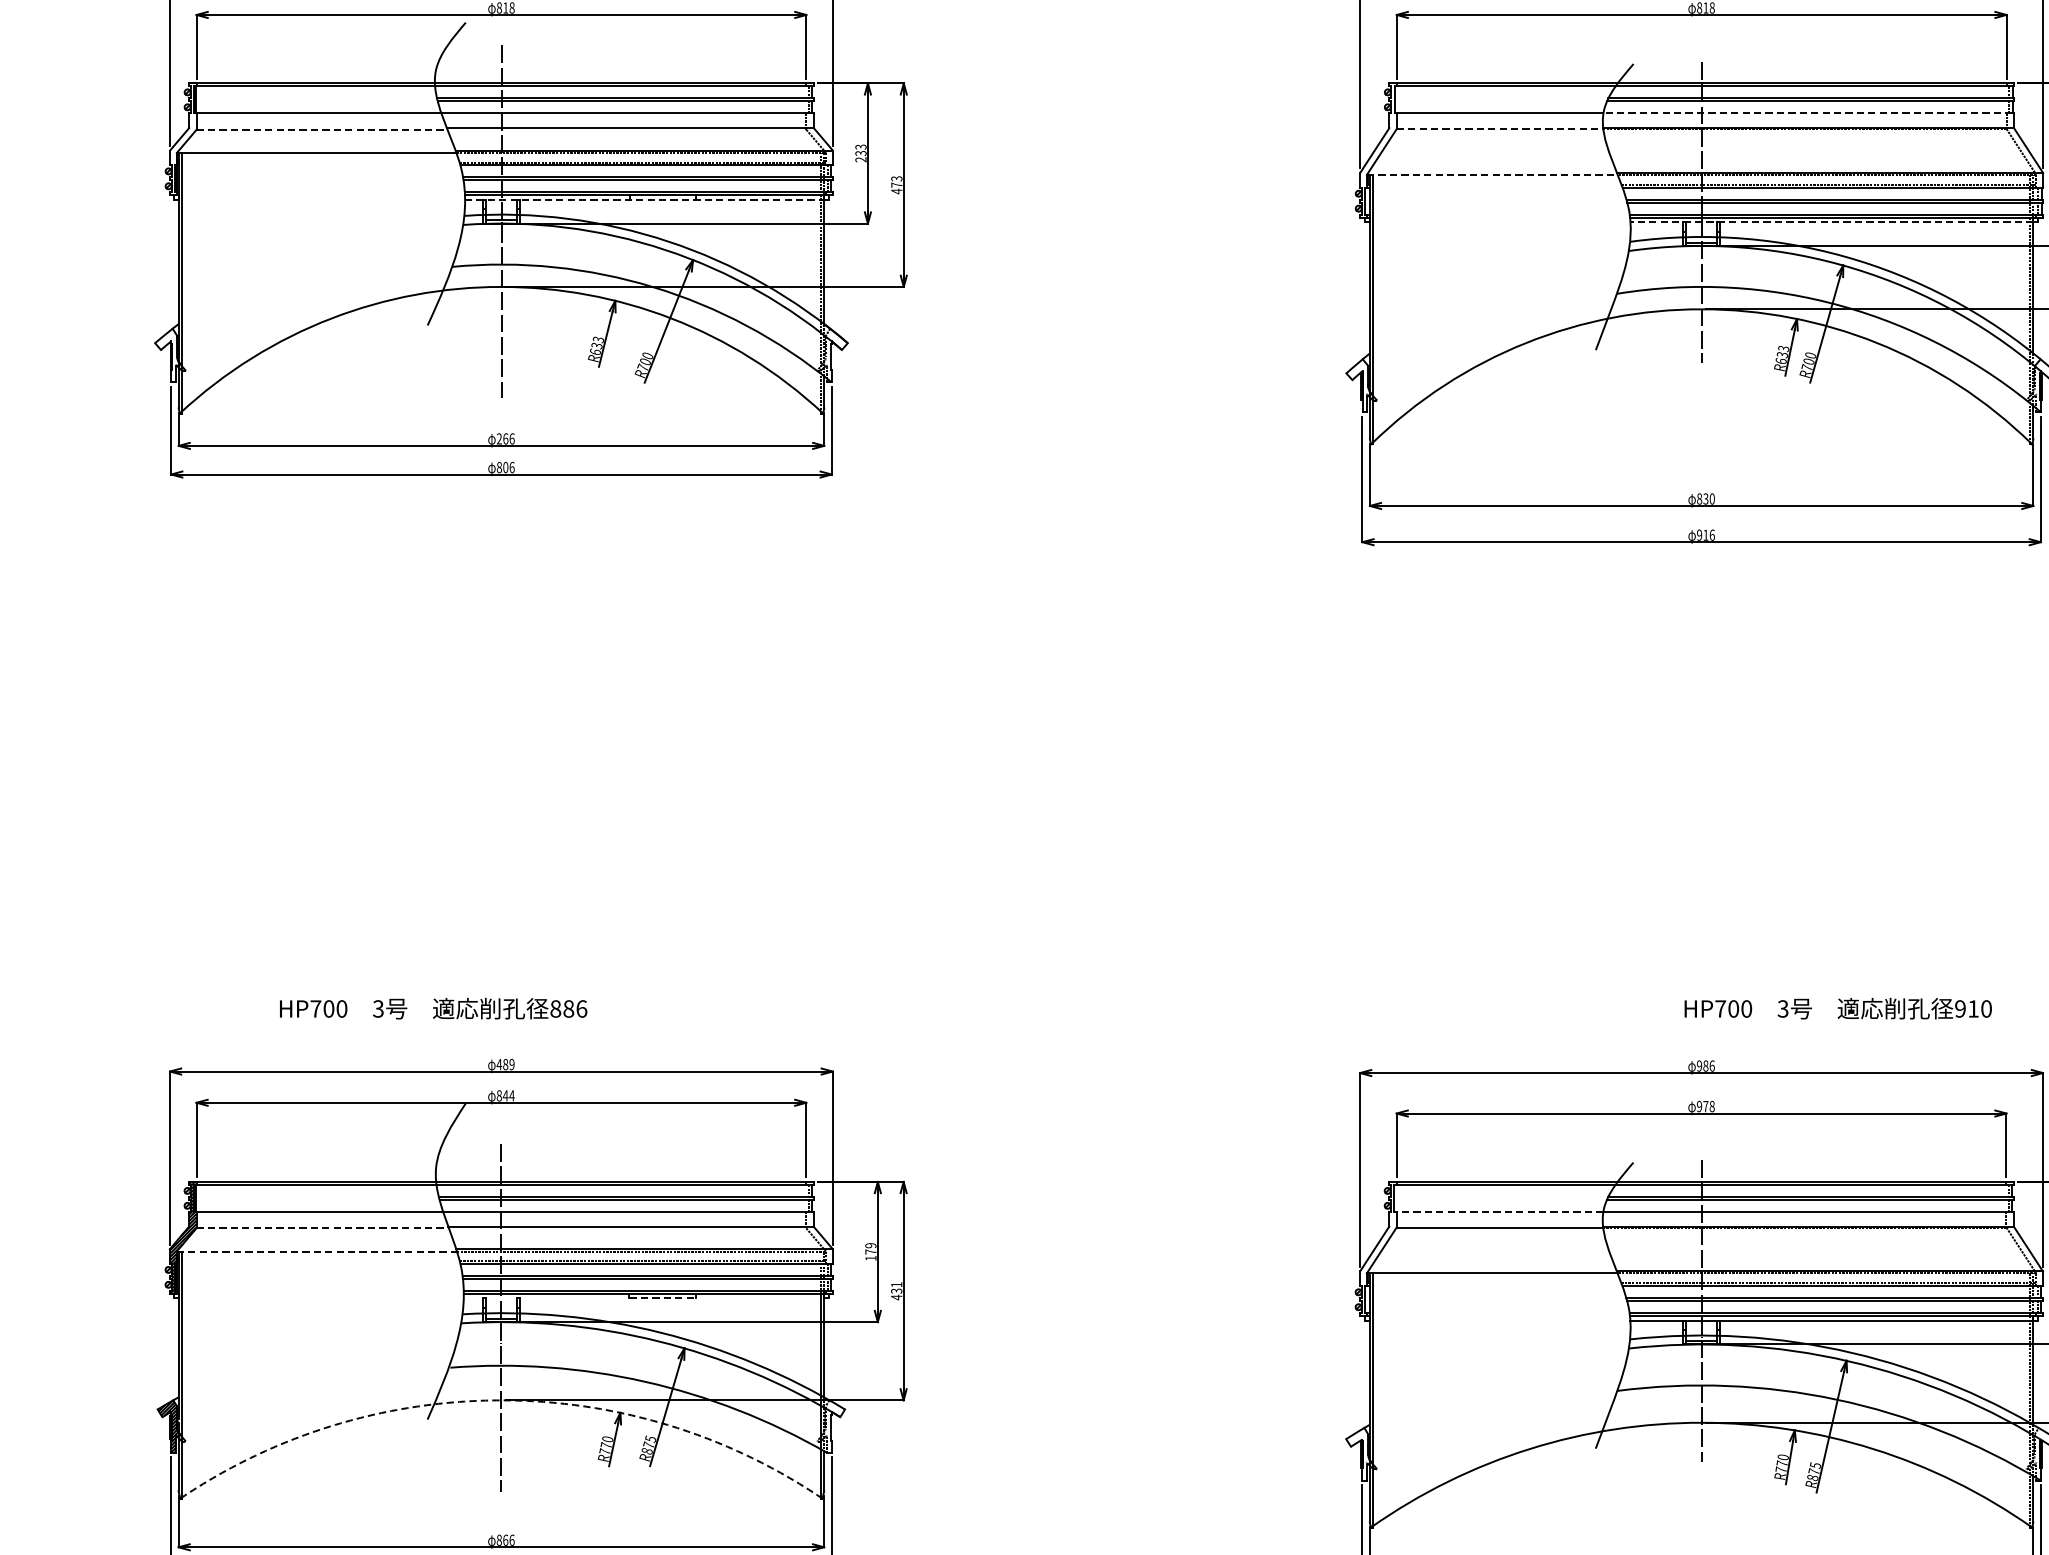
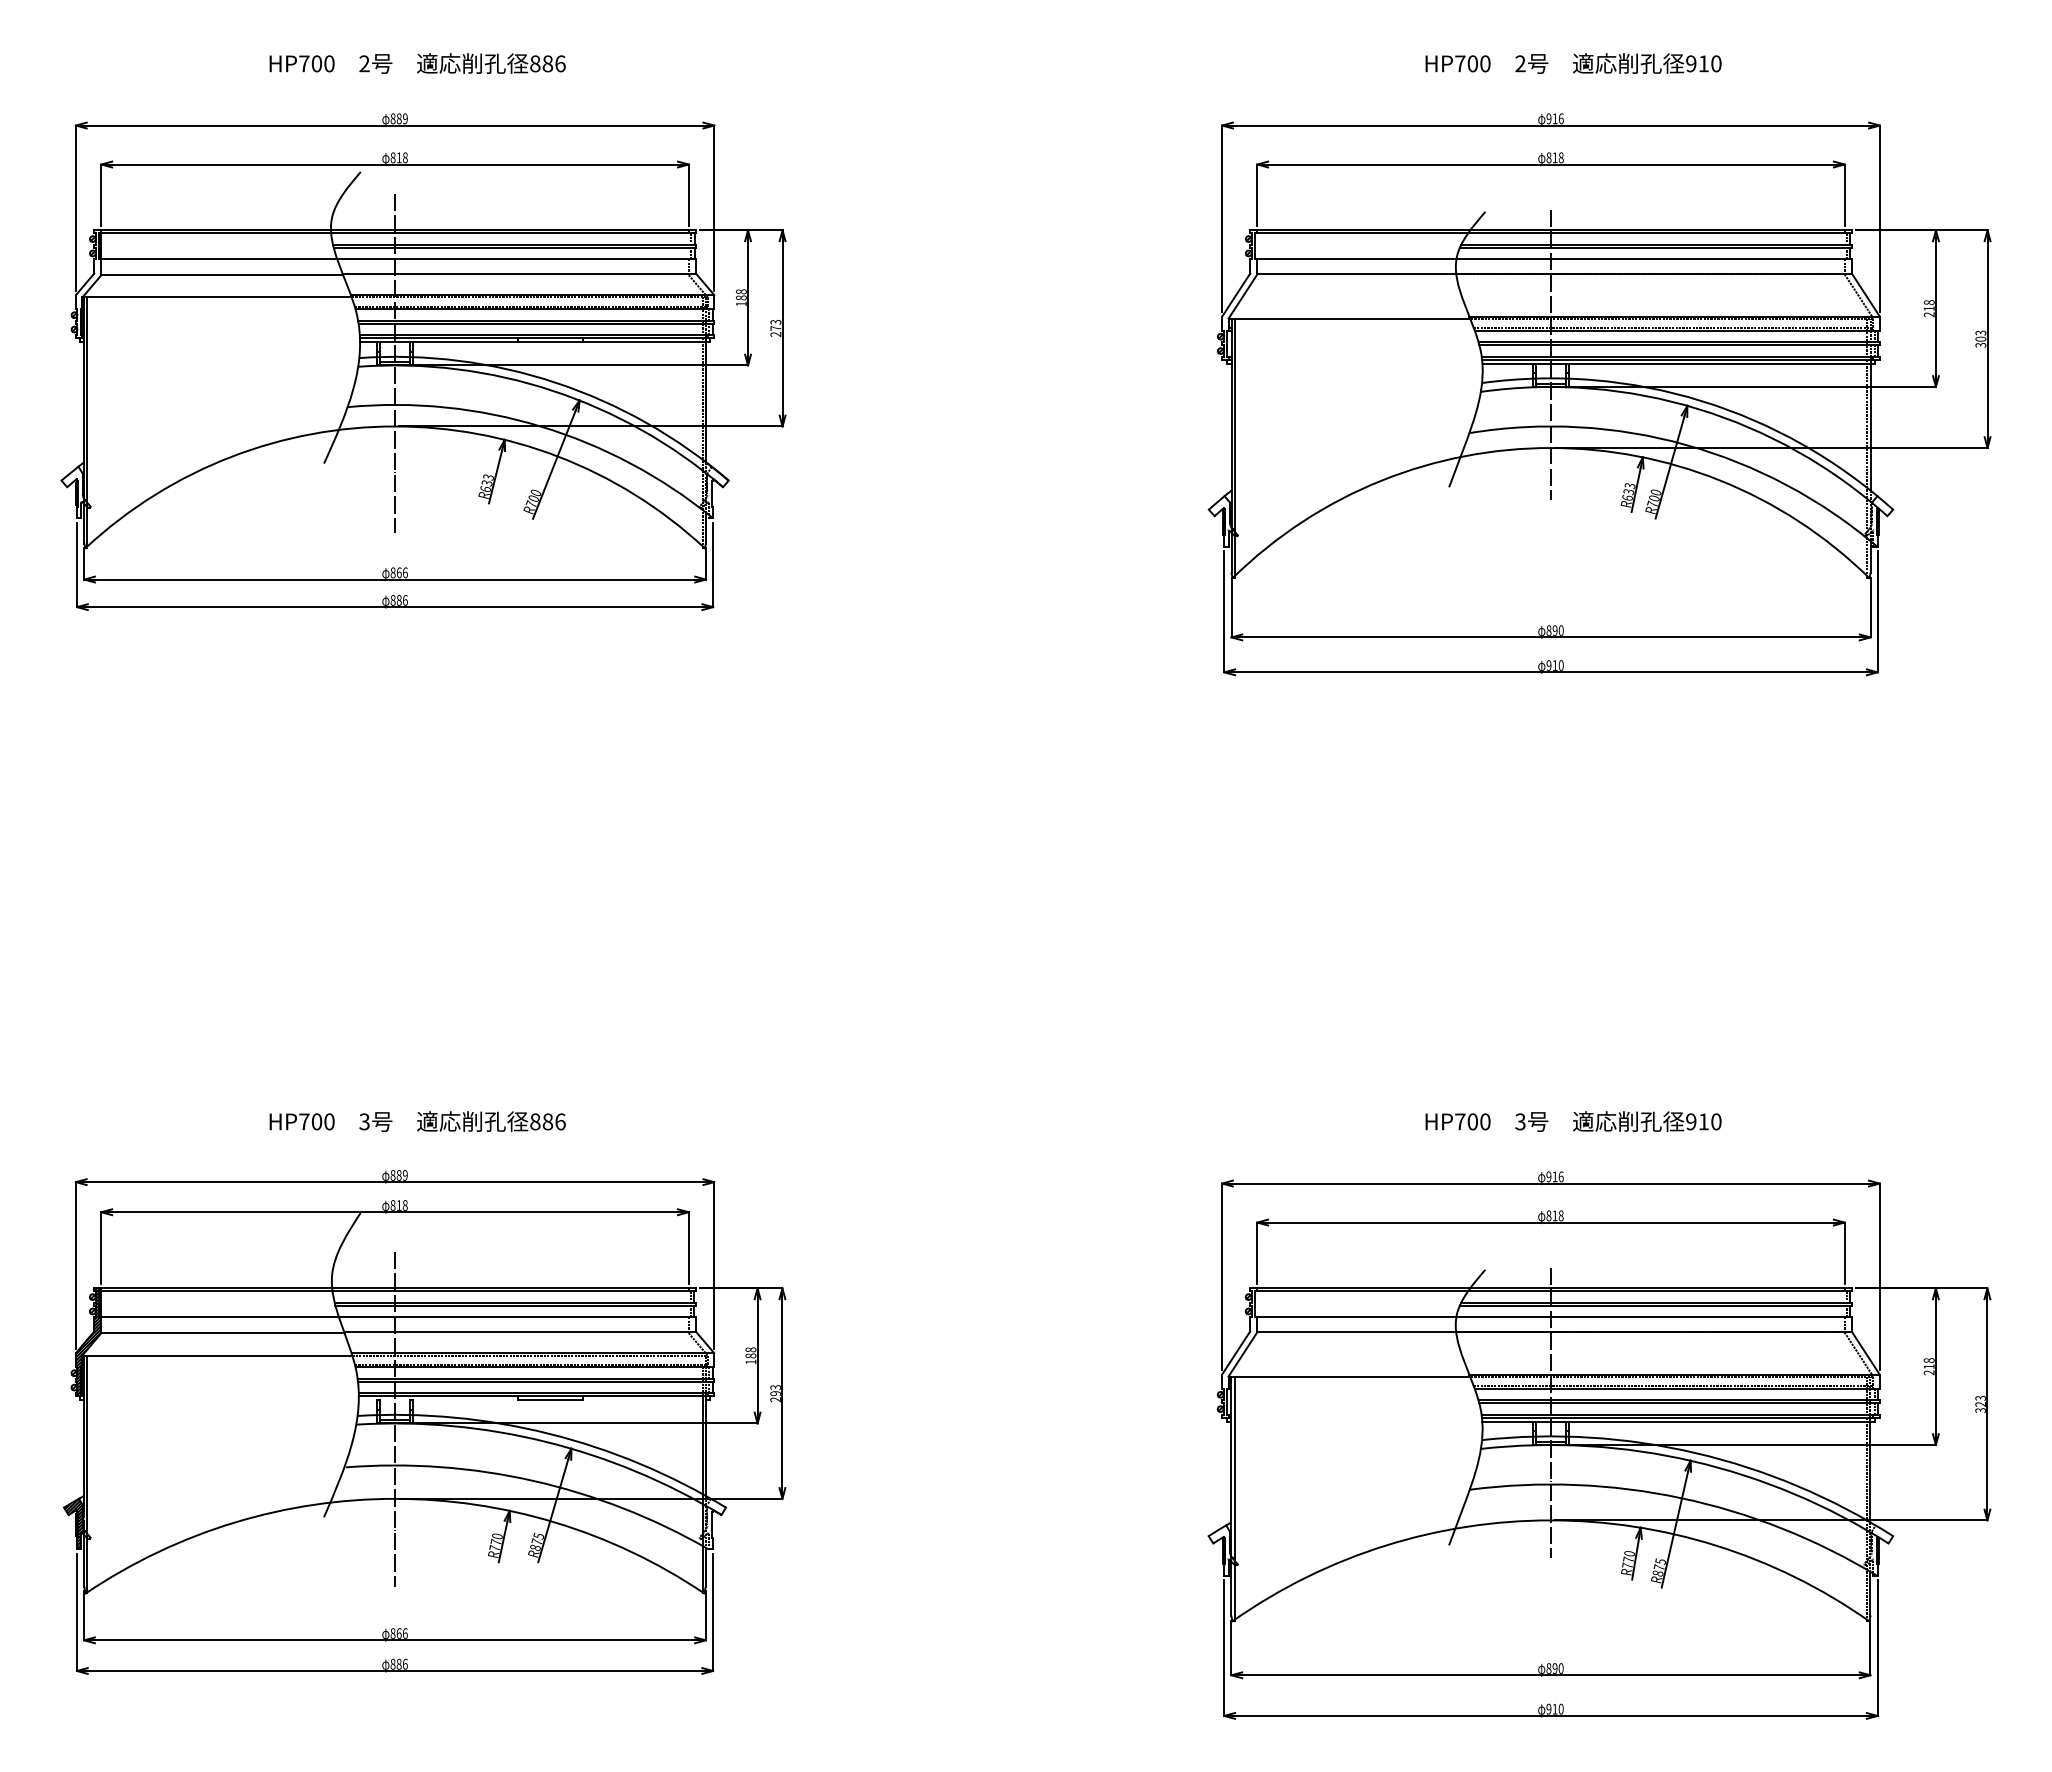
line: (1808, 113) -> (1653, 259), dashed -> solid
line: (1500, 129) -> (1357, 274), dashed -> solid
line: (322, 130) -> (222, 275), dashed -> solid
text: (860, 153) -> (740, 297), 233 -> 188
line: (1492, 174) -> (1349, 318), dashed -> solid
text: (896, 191) -> (775, 334), 473 -> 273
line: (645, 199) -> (533, 342), dashed -> solid
line: (1831, 222) -> (1676, 364), dashed -> solid
text: (498, 438) -> (392, 572), 266 -> 866
text: (504, 467) -> (398, 600), 806 -> 886
text: (1705, 498) -> (1554, 630), 830 -> 890
text: (1712, 535) -> (1561, 665), 916 -> 910
text: (433, 1008) -> (417, 1121), moved
text: (1838, 1008) -> (1573, 1121), moved
text: (498, 1064) -> (392, 1175), 489 -> 889
text: (1705, 1065) -> (1554, 1176), 986 -> 916
text: (508, 1095) -> (401, 1205), 844 -> 818
text: (1702, 1106) -> (1551, 1215), 978 -> 818
line: (1498, 1212) -> (1355, 1317), dashed -> solid
line: (322, 1228) -> (222, 1333), dashed -> solid
text: (870, 1248) -> (750, 1352), 179 -> 188
line: (317, 1251) -> (217, 1355), dashed -> solid
text: (896, 1291) -> (775, 1393), 431 -> 293
line: (663, 1298) -> (551, 1400), dashed -> solid
arc: (501, 1400) -> (395, 1498), dashed -> solid

